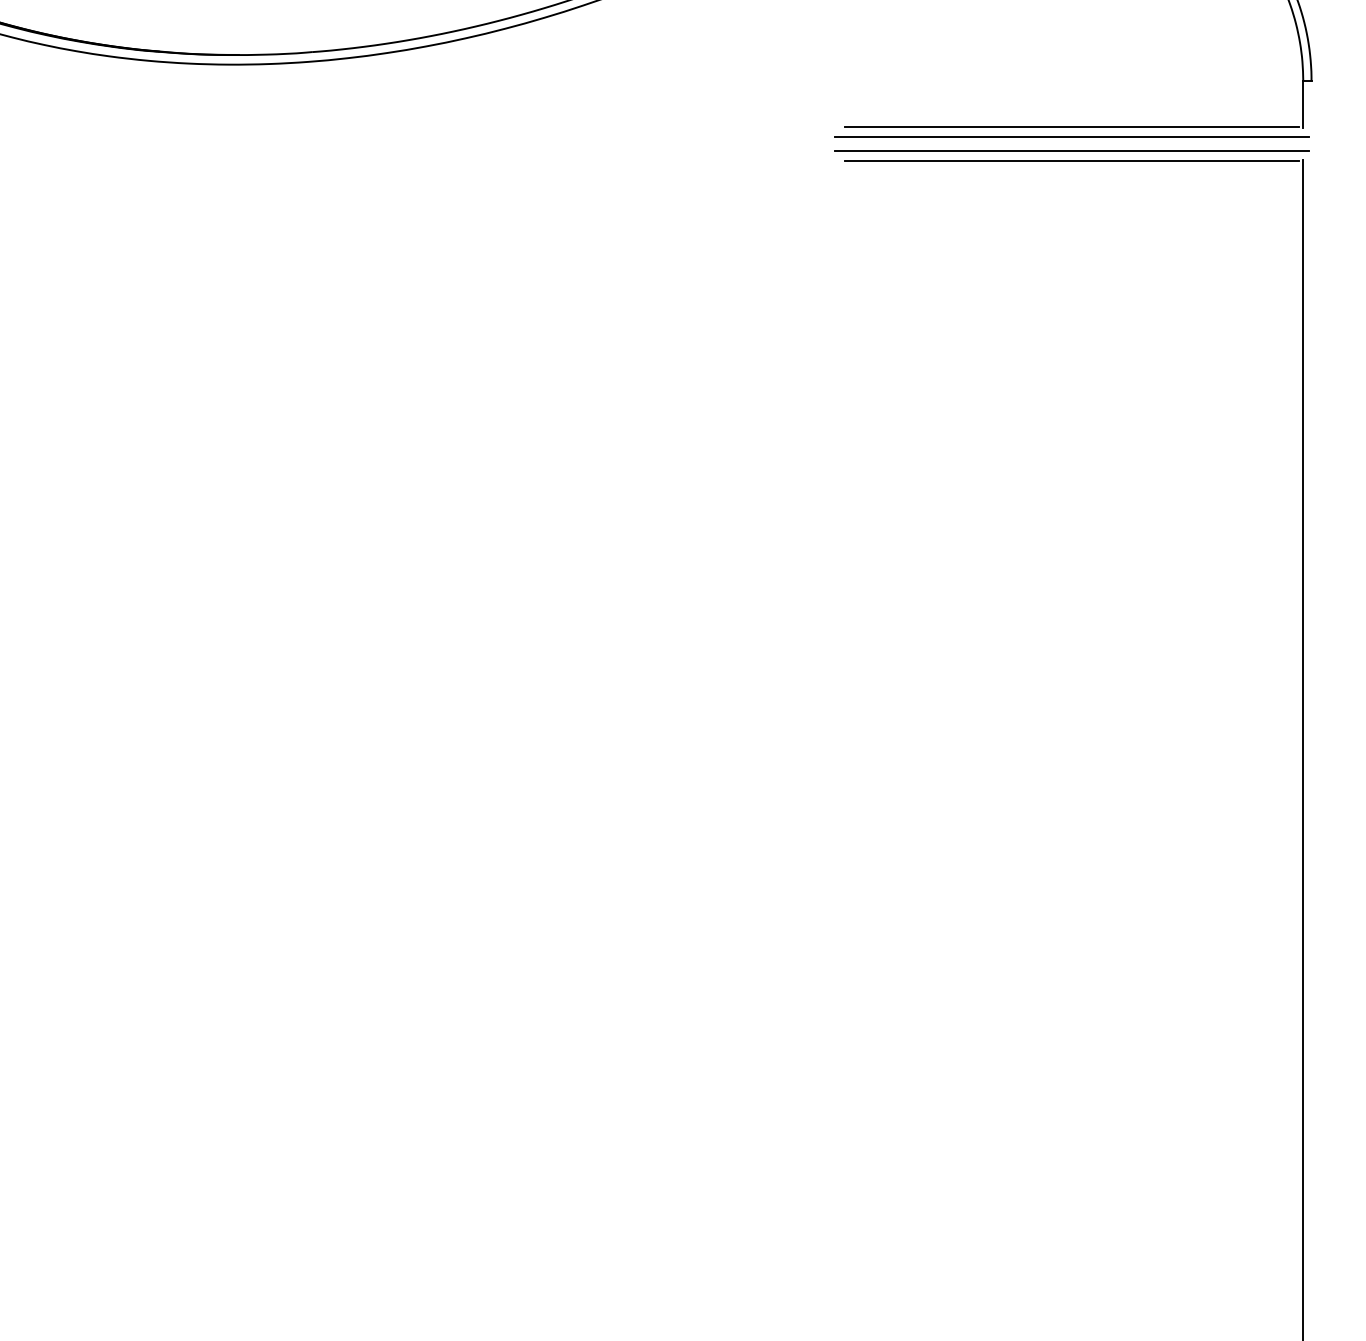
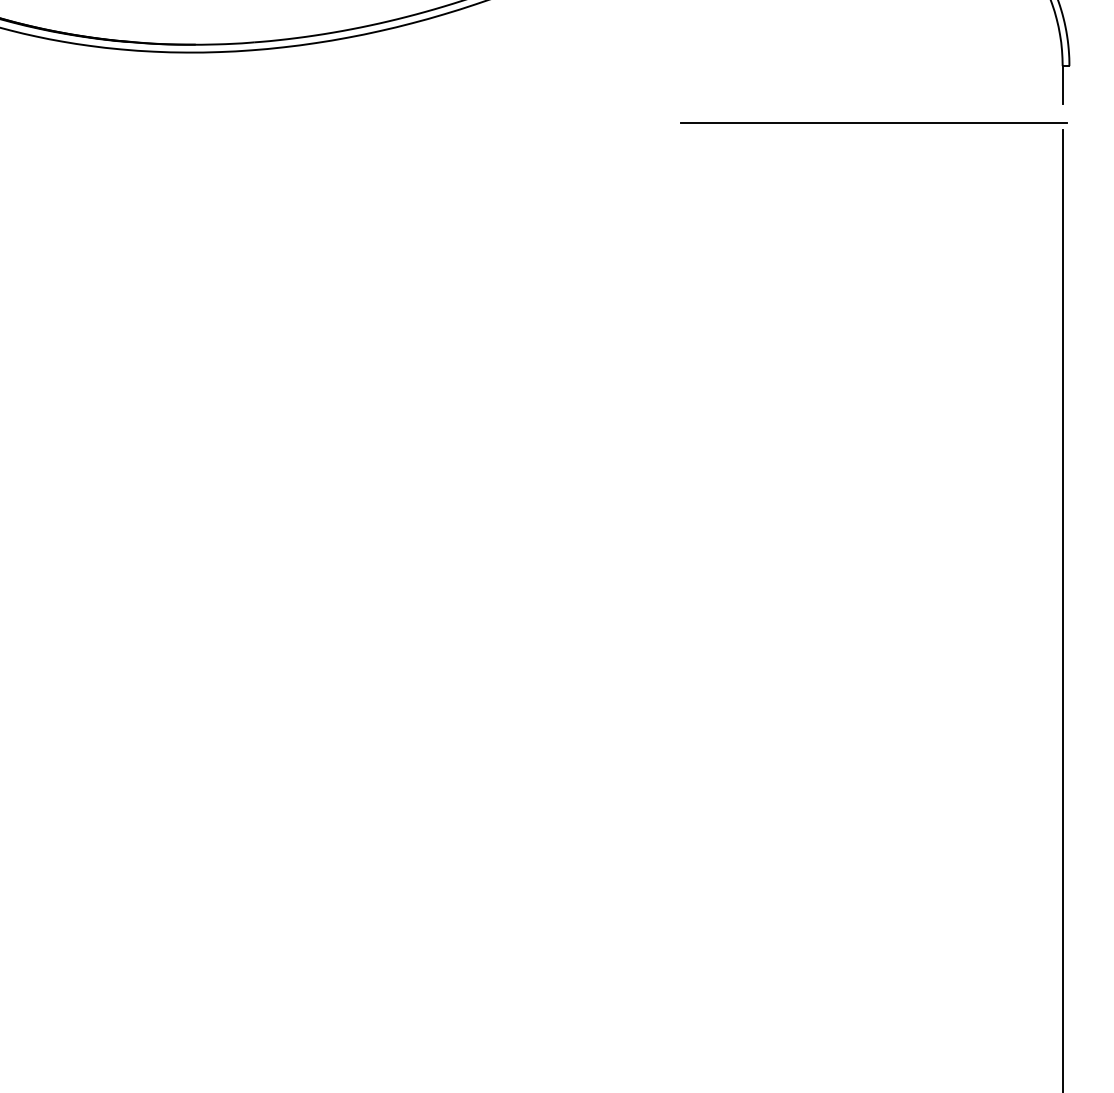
line: (1071, 127) -> (873, 103), removed
line: (1071, 136) -> (873, 111), removed
line: (1071, 161) -> (873, 131), removed

